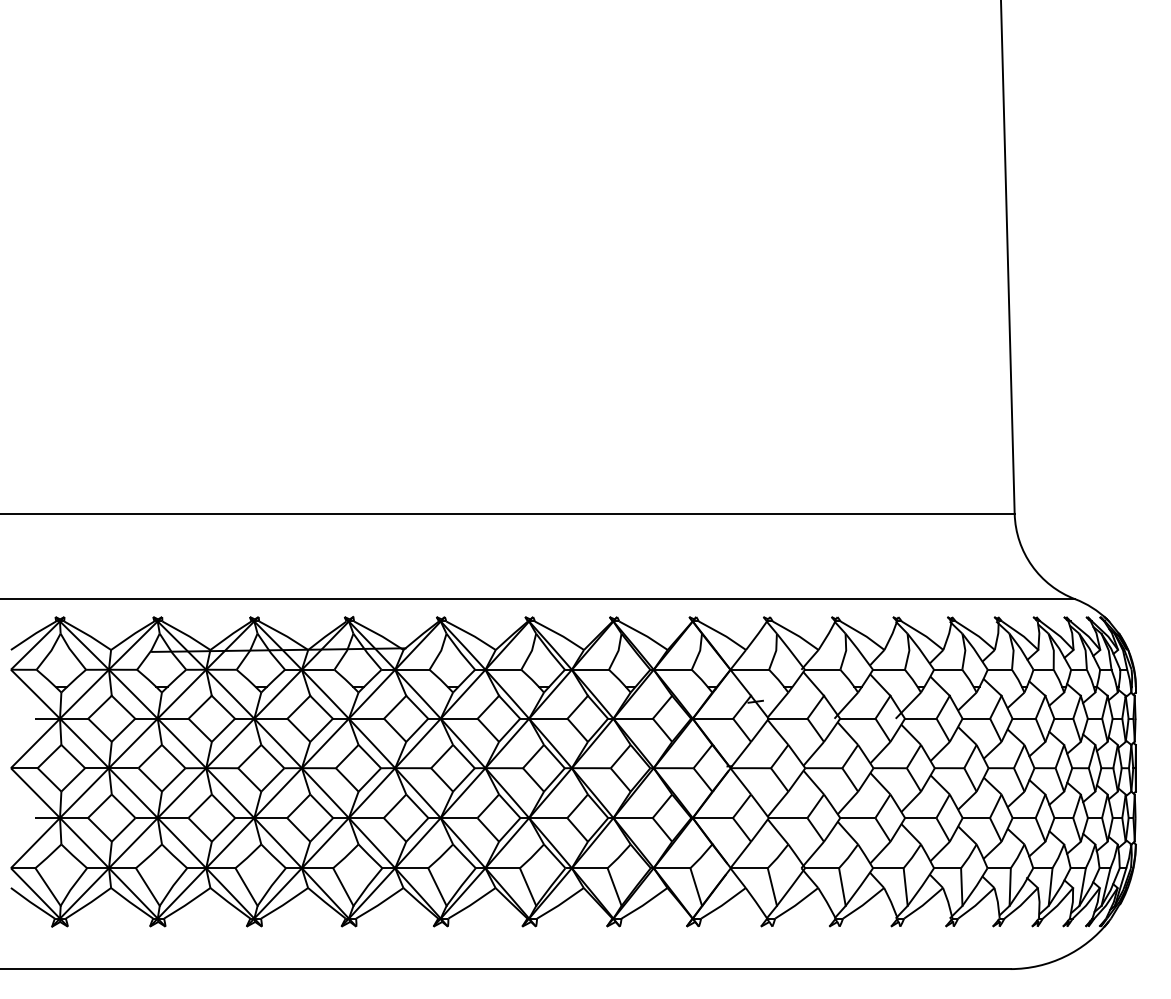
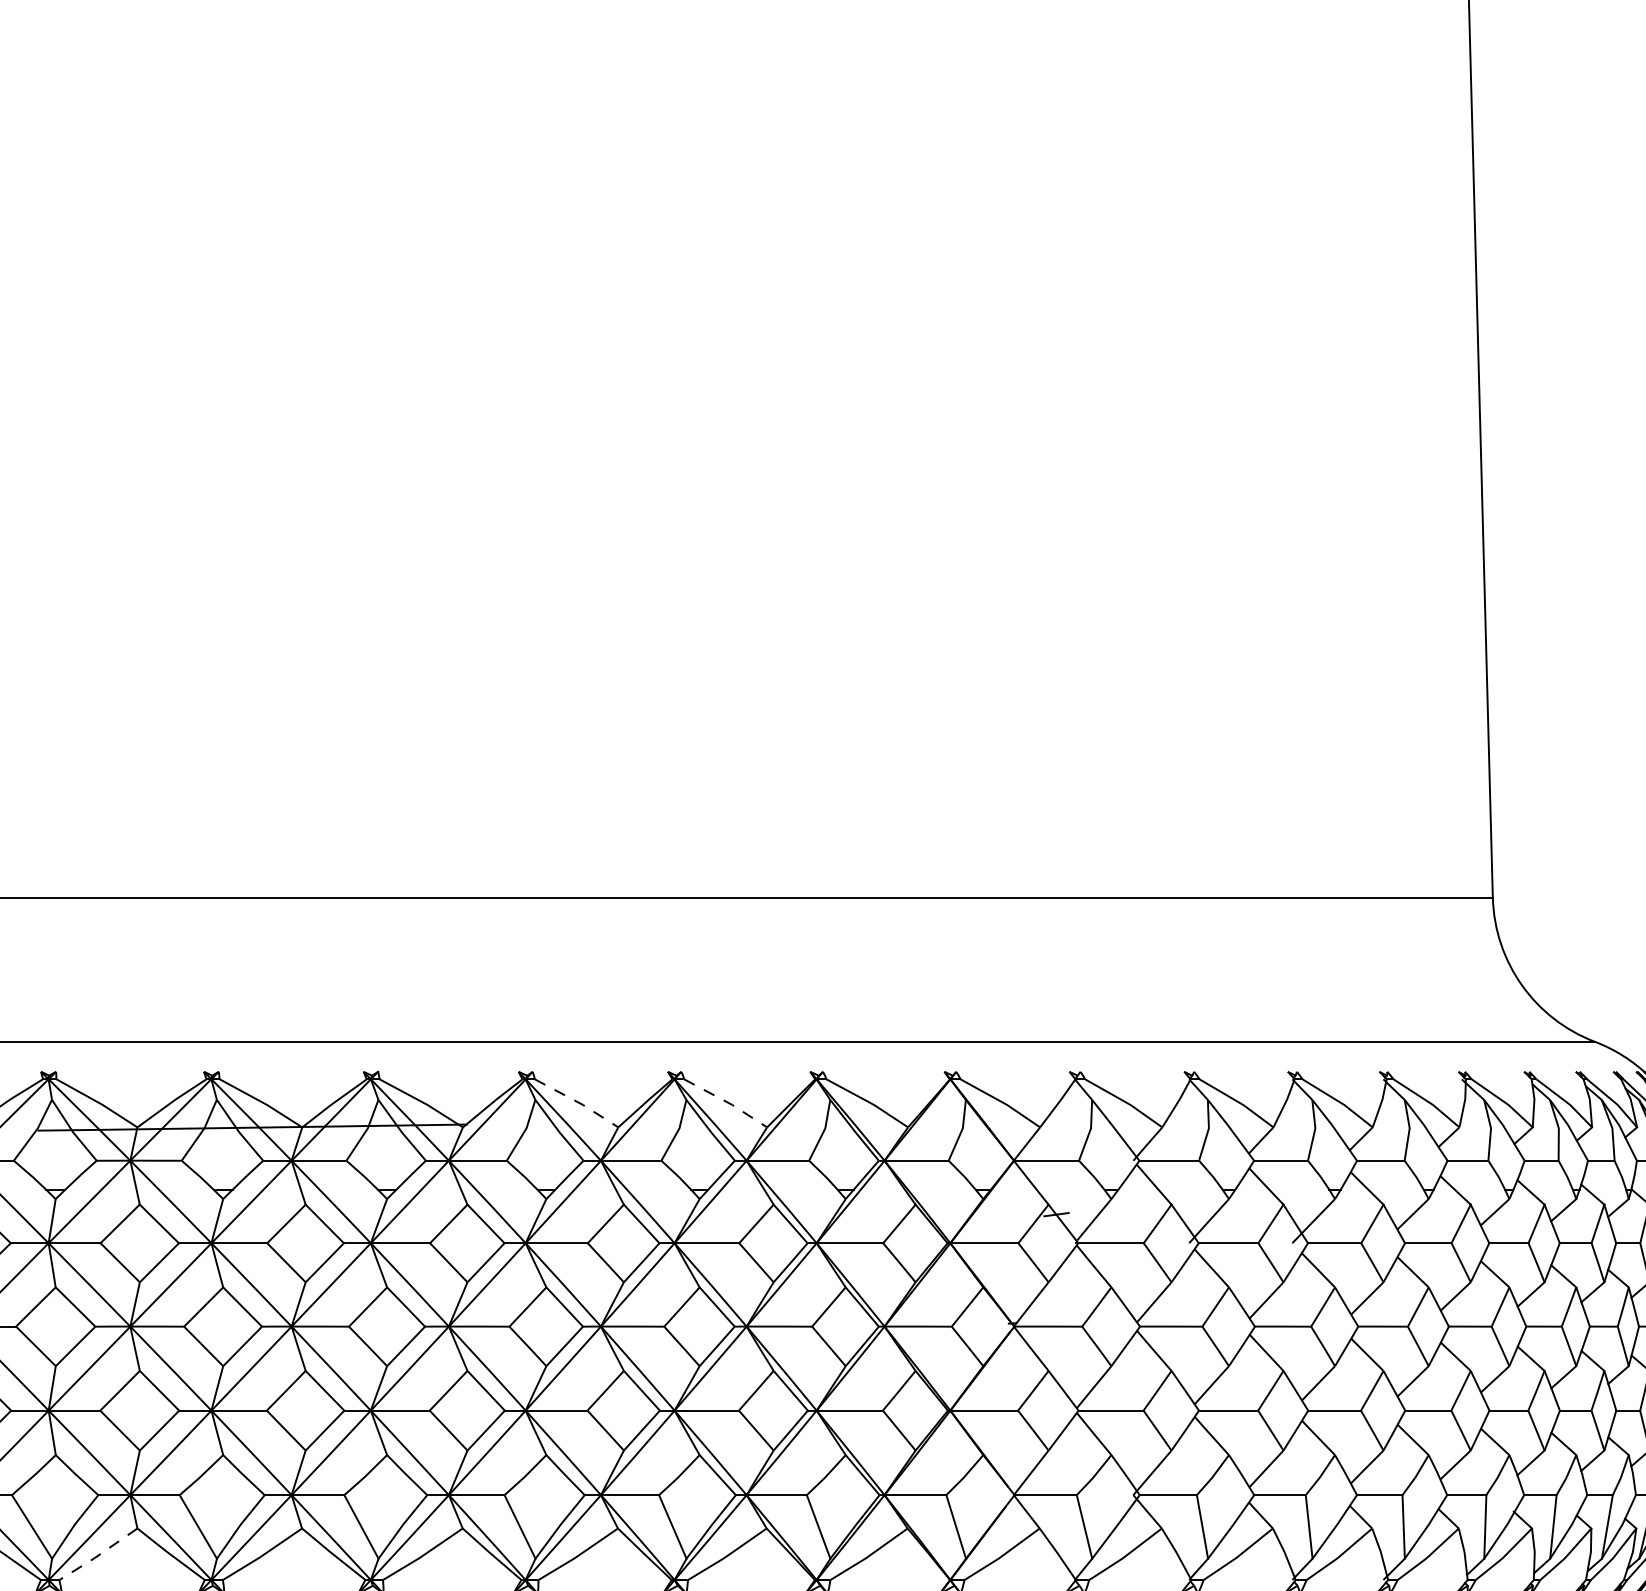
line: (472, 635) -> (579, 1102), solid -> dashed
line: (560, 635) -> (727, 1102), solid -> dashed
line: (187, 904) -> (98, 1556), solid -> dashed

